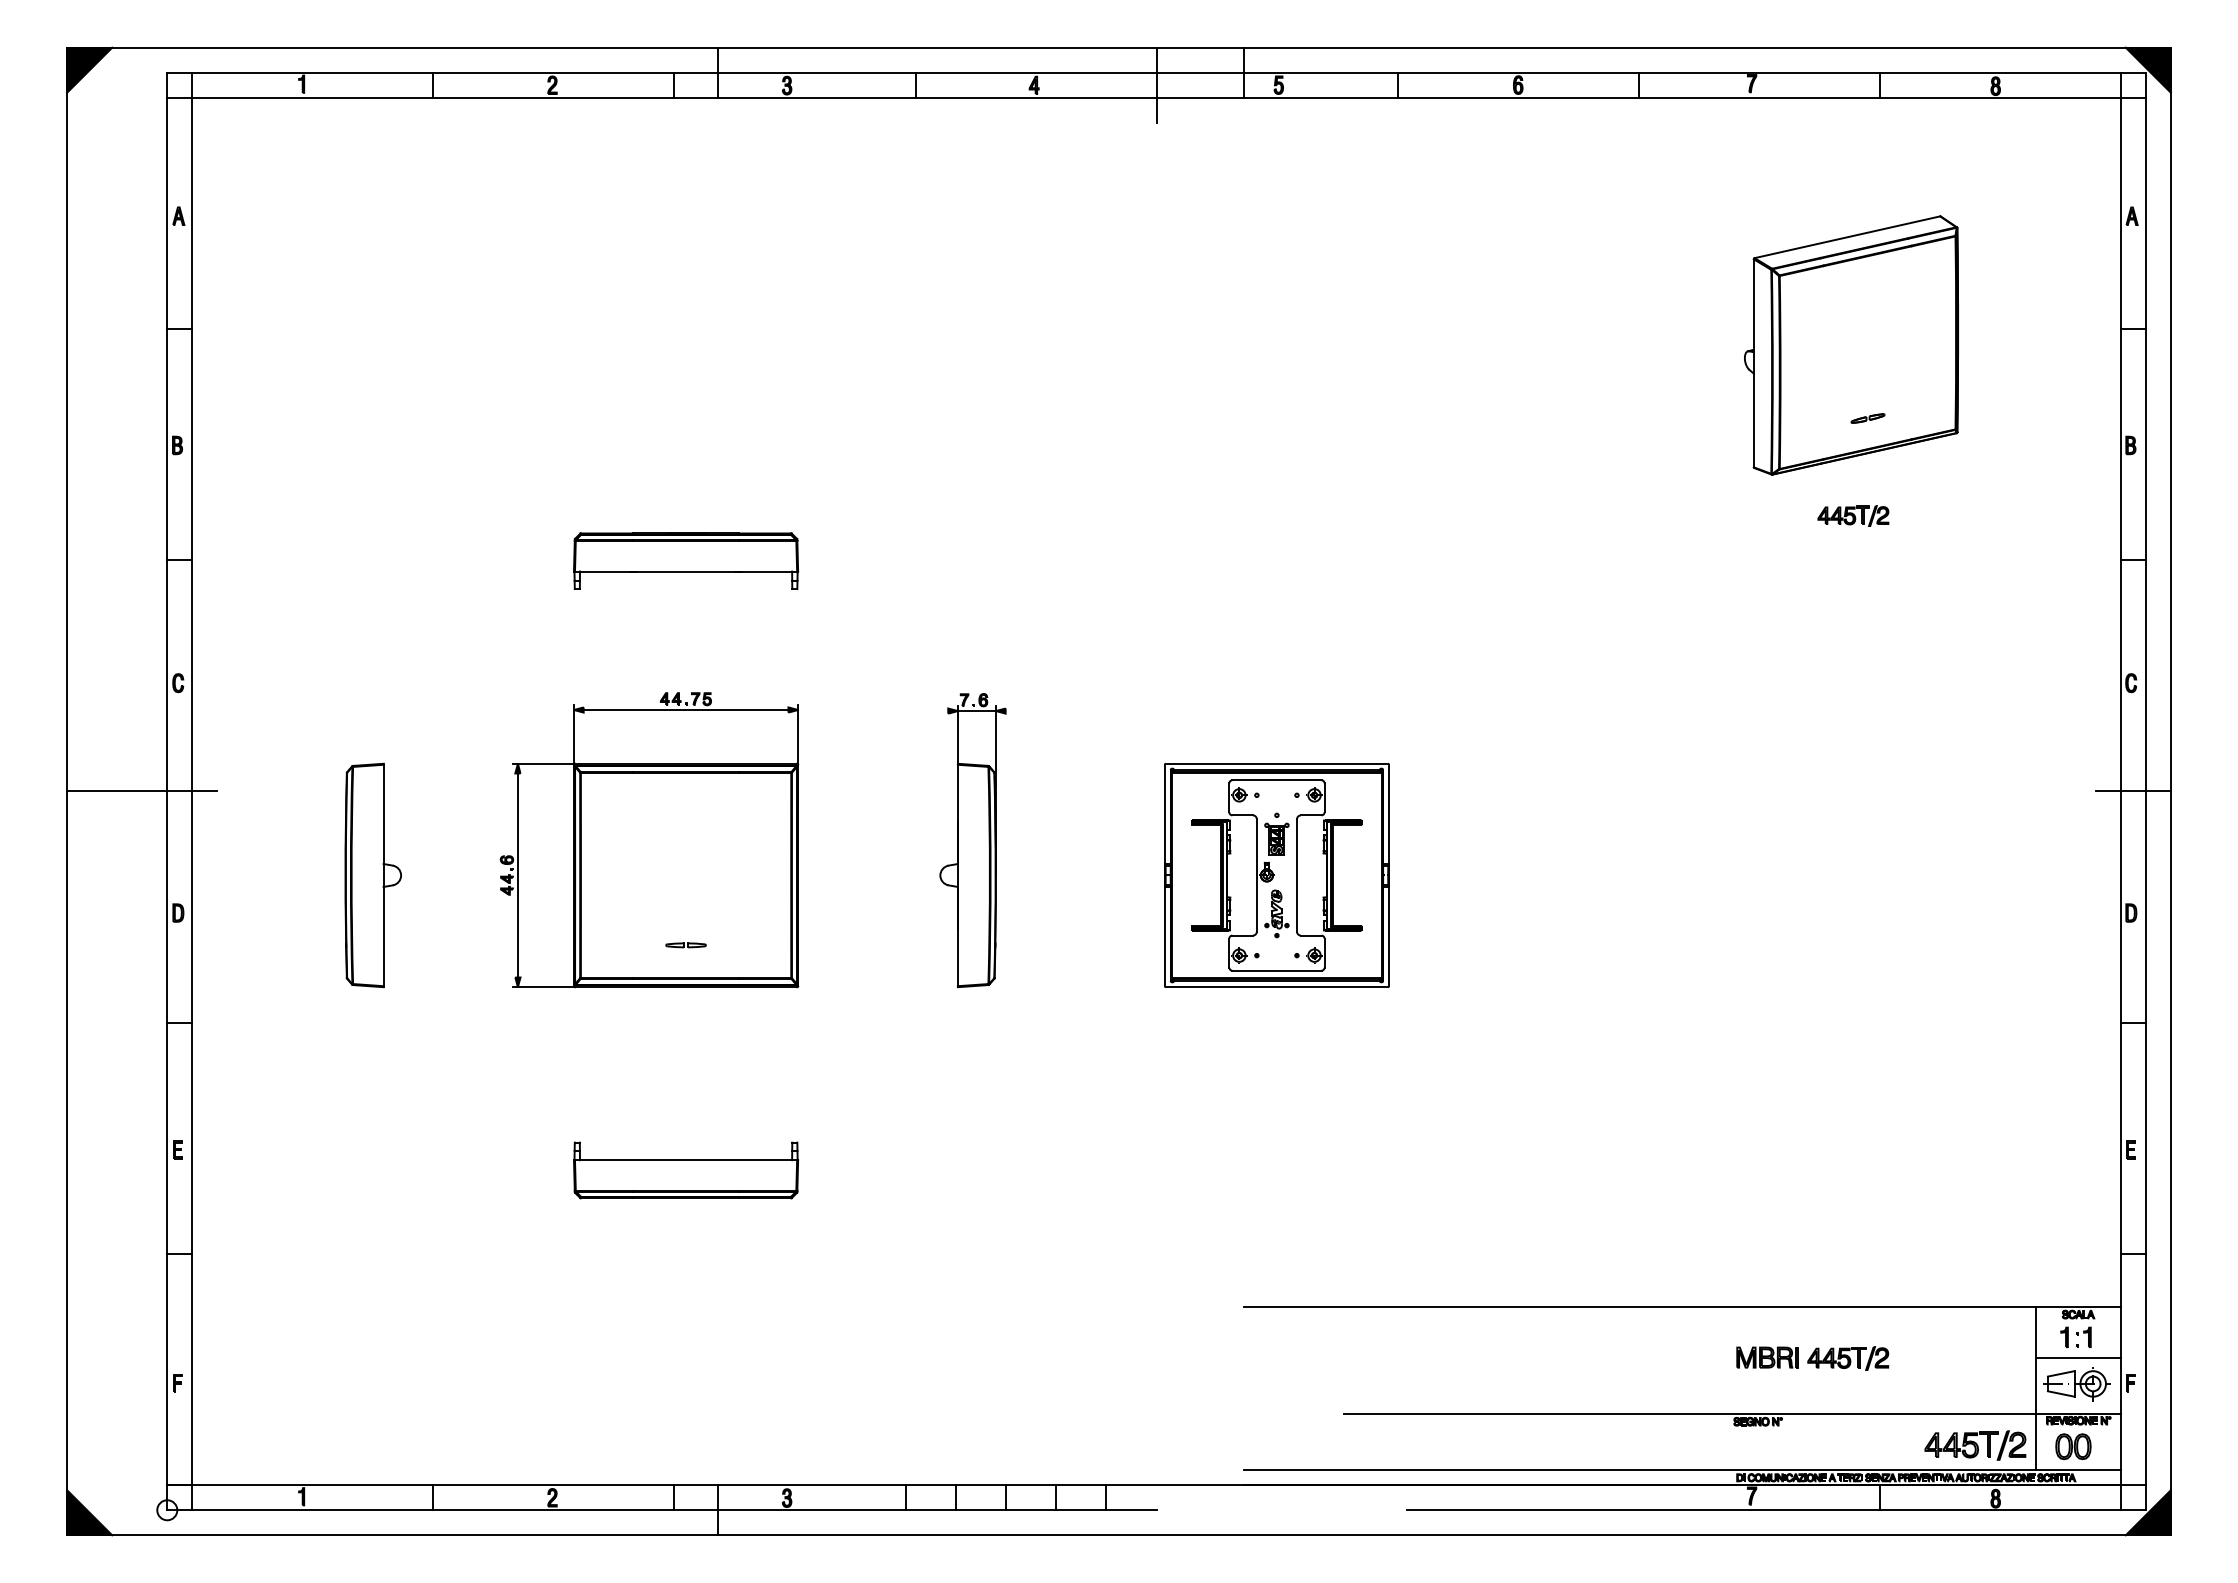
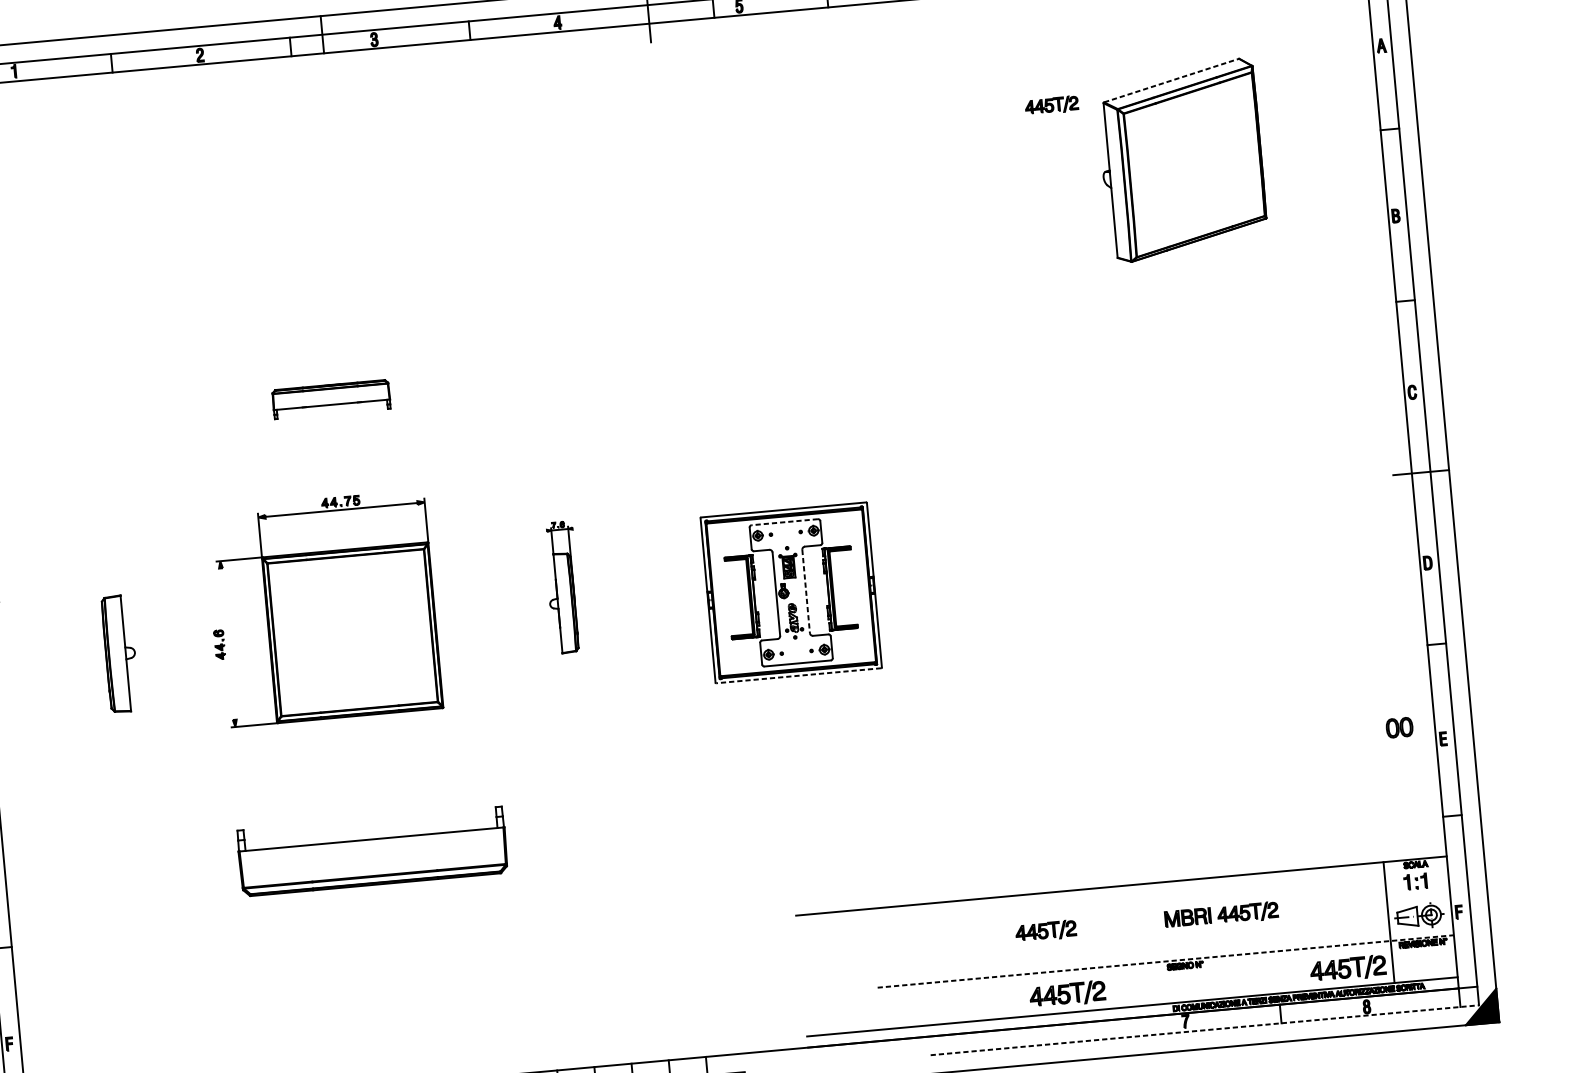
line: (1847, 237) -> (1171, 80), solid -> dashed
part: (1867, 418) -> (1198, 213), removed
part: (1853, 515) -> (1051, 105), moved
part: (685, 560) -> (330, 399), size x0.7
line: (1276, 780) -> (784, 522), solid -> dashed
part: (972, 840) -> (562, 587), size x0.6
part: (372, 875) -> (119, 653), size x0.7
line: (517, 875) -> (227, 644), removed
line: (1296, 875) -> (805, 591), solid -> dashed
part: (685, 945) -> (356, 684), removed
line: (1276, 987) -> (798, 676), solid -> dashed
part: (685, 1170) -> (372, 851), size x1.6
part: (1576, 1358) -> (1046, 931), added
line: (2077, 1358) -> (1418, 897), removed
line: (1733, 1413) -> (1166, 961), solid -> dashed
part: (1597, 1445) -> (1067, 994), added
part: (2073, 1446) -> (1399, 727), moved
line: (1776, 1510) -> (1204, 1030), solid -> dashed

